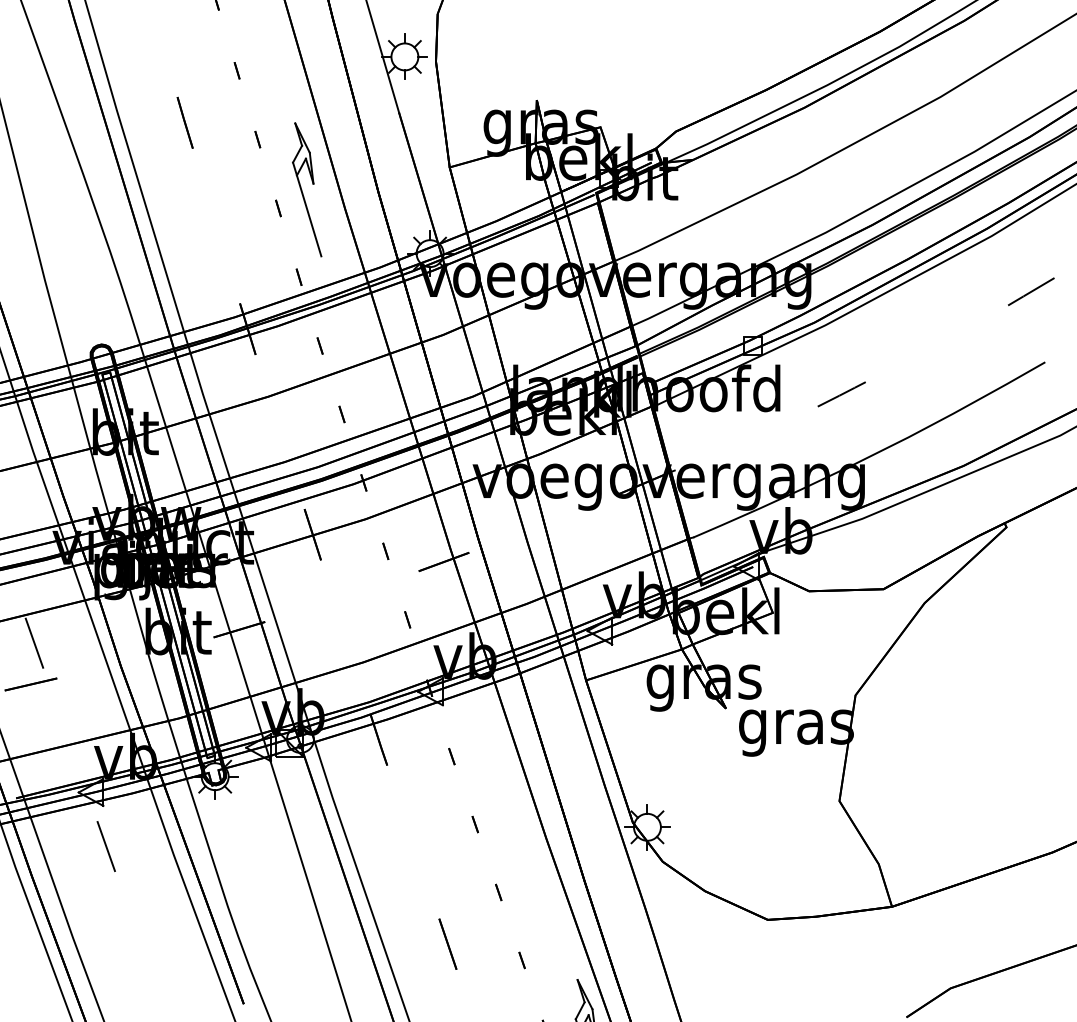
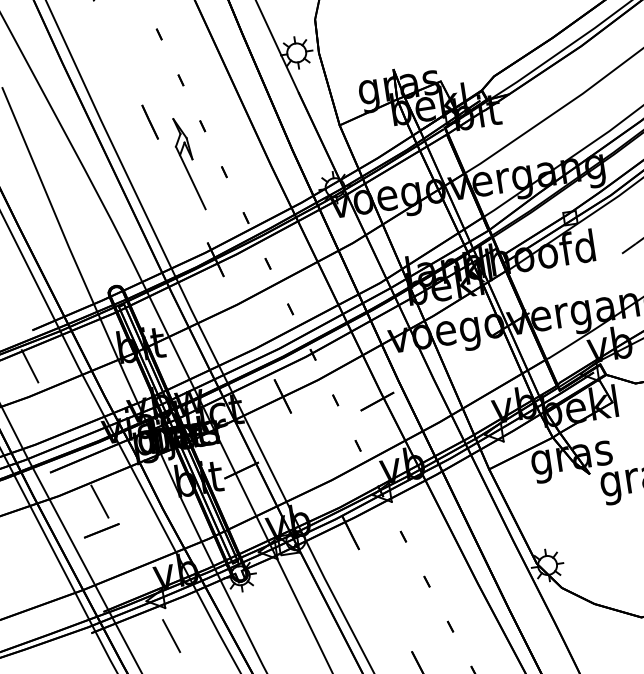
part: (307, 189) -> (188, 163), moved

